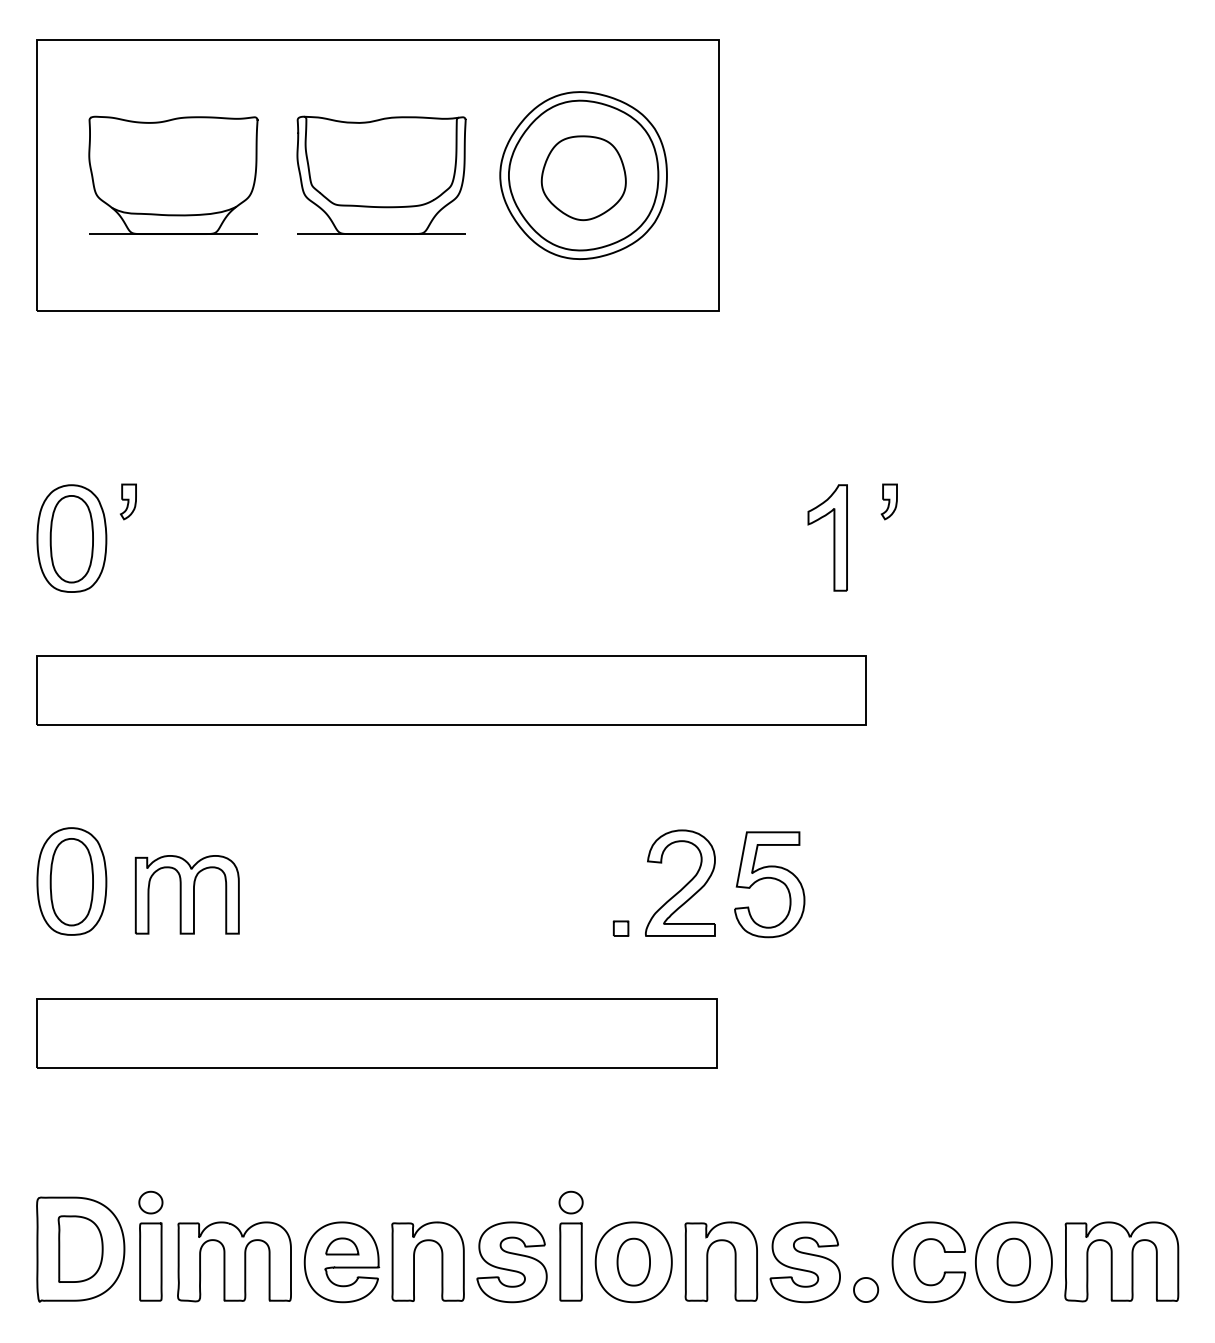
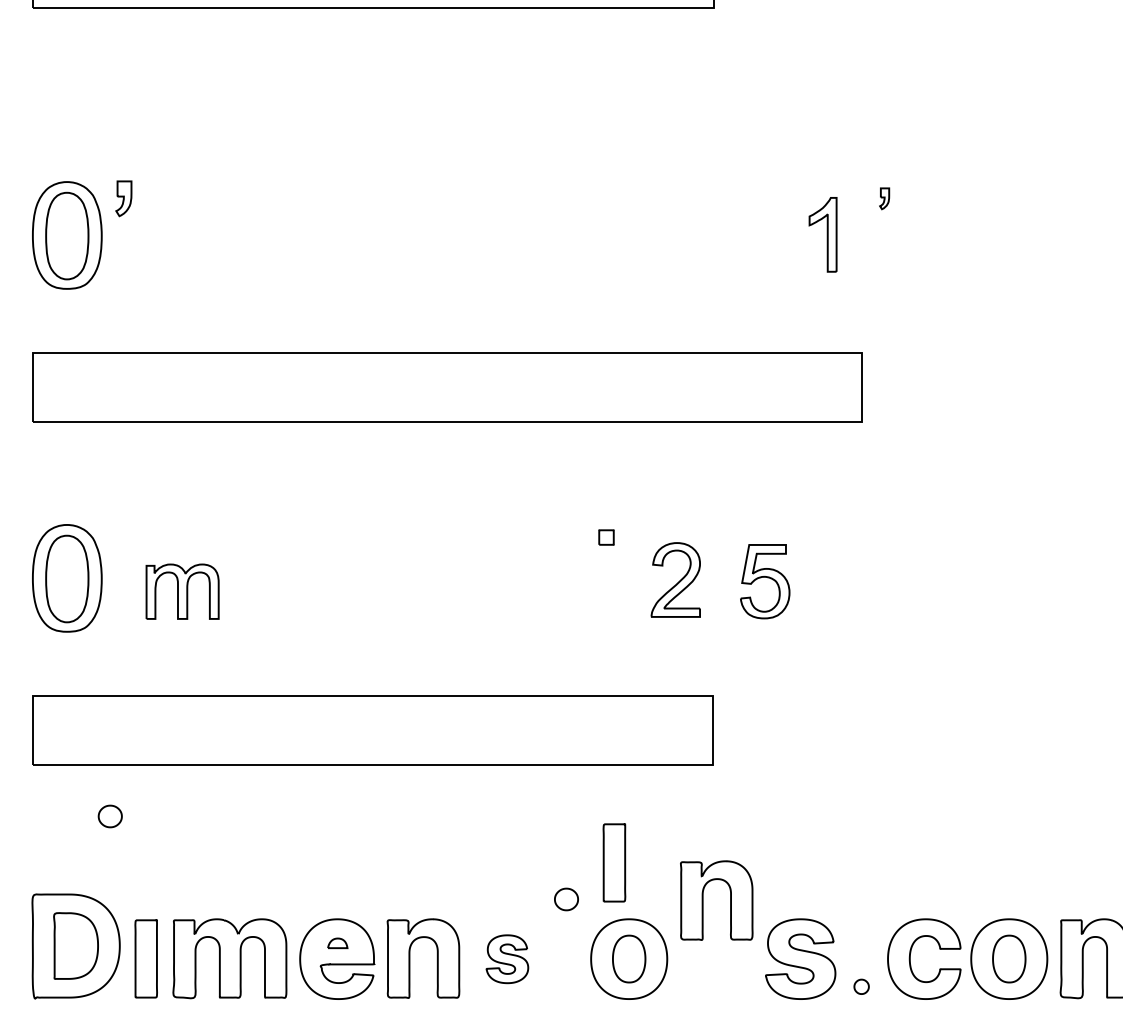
part: (888, 501) -> (883, 198), size x0.6
part: (827, 537) -> (822, 234), size x0.7
part: (680, 882) -> (675, 579), size x0.7
part: (769, 884) -> (764, 581), size x0.7
part: (186, 894) -> (181, 591), size x0.7
part: (620, 928) -> (605, 537), moved
part: (150, 1202) -> (109, 816), moved
part: (342, 1246) -> (337, 943), size x0.6
part: (570, 1261) -> (613, 862), moved
part: (708, 1261) -> (703, 900), moved
part: (511, 1262) -> (506, 959), size x0.6
part: (866, 1289) -> (861, 986), size x0.6

